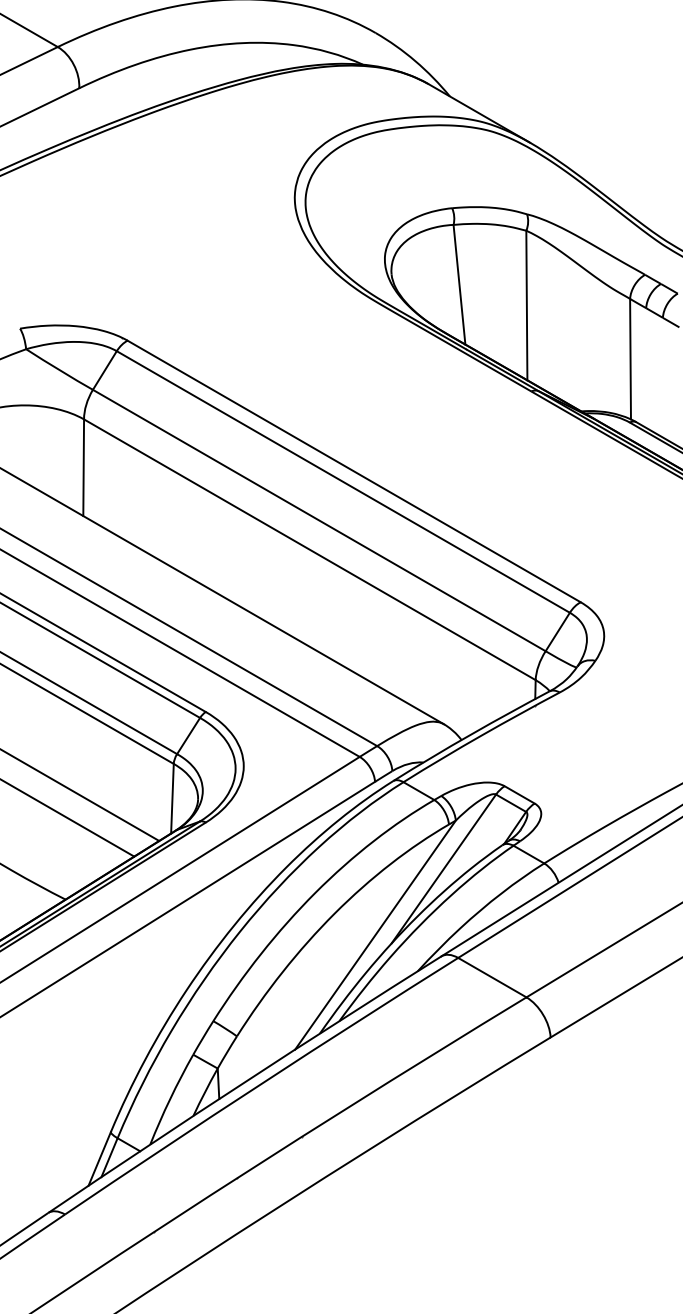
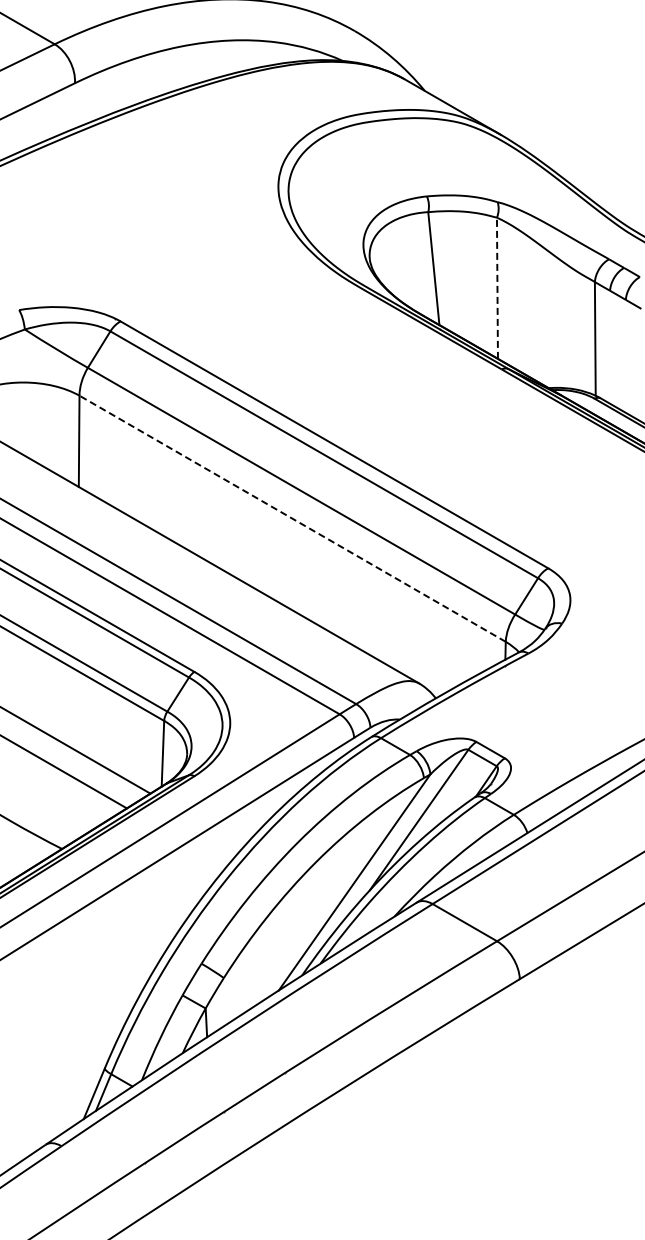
line: (526, 305) -> (497, 288), solid -> dashed
line: (309, 549) -> (292, 518), solid -> dashed

